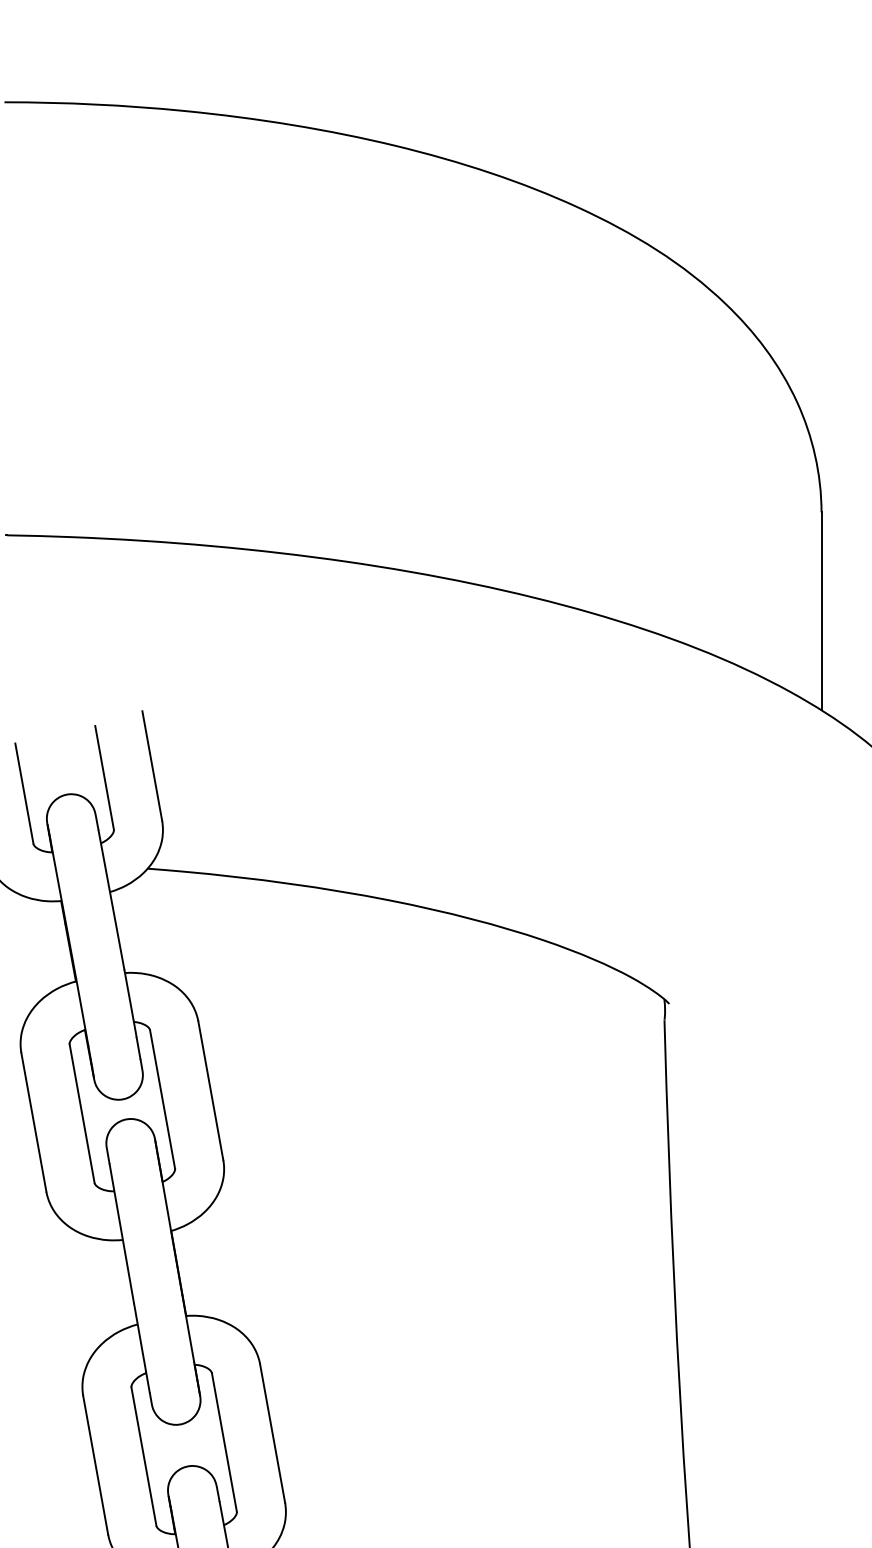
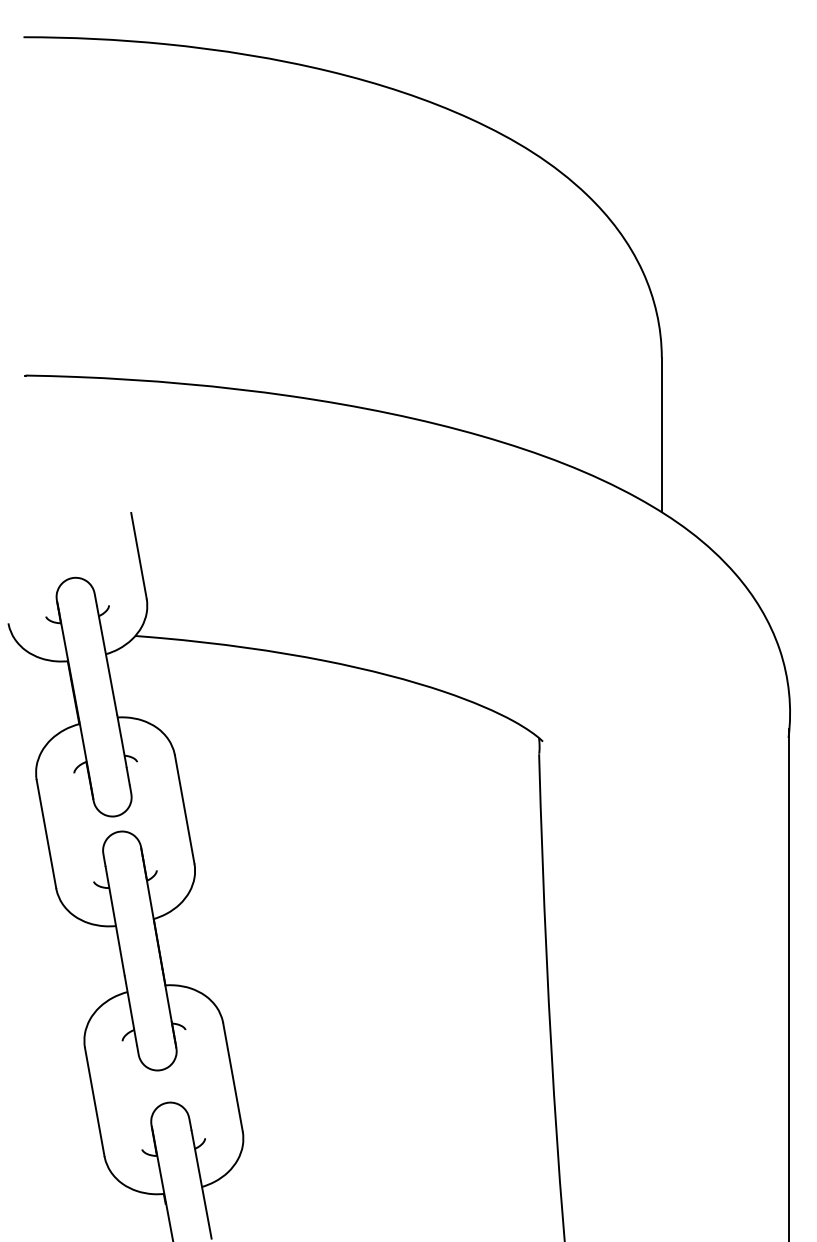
line: (104, 777) -> (101, 564), removed
line: (23, 793) -> (38, 577), removed
line: (161, 1099) -> (146, 816), removed
line: (81, 1113) -> (83, 827), removed
line: (224, 1442) -> (195, 1084), removed
line: (144, 1456) -> (132, 1095), removed

